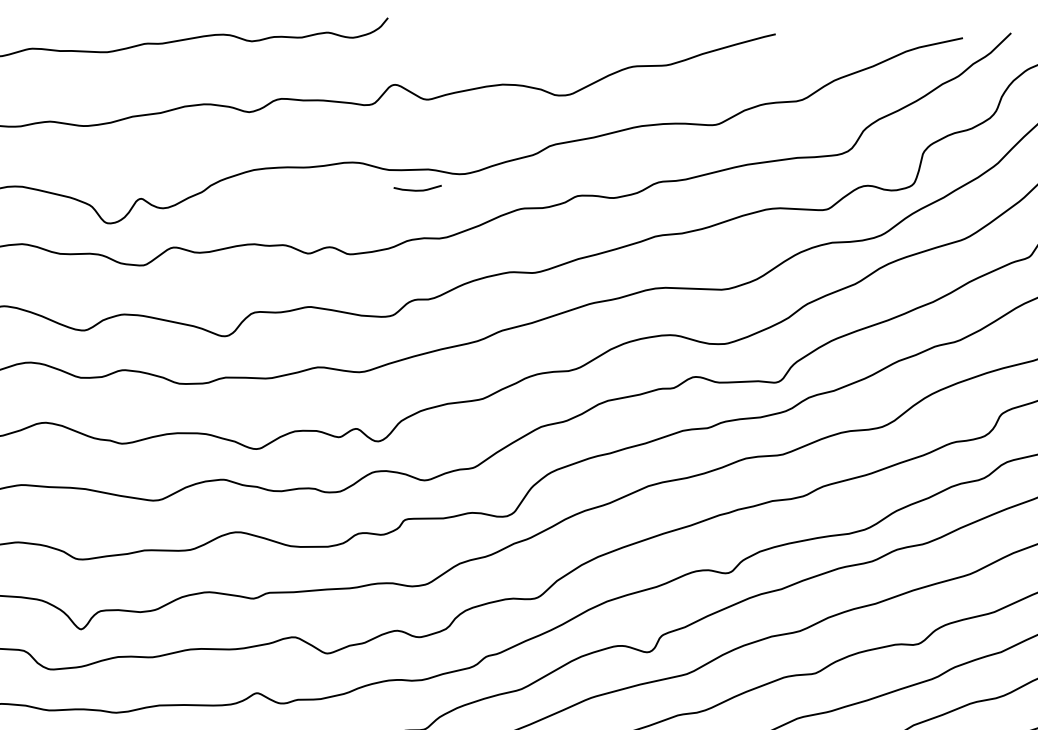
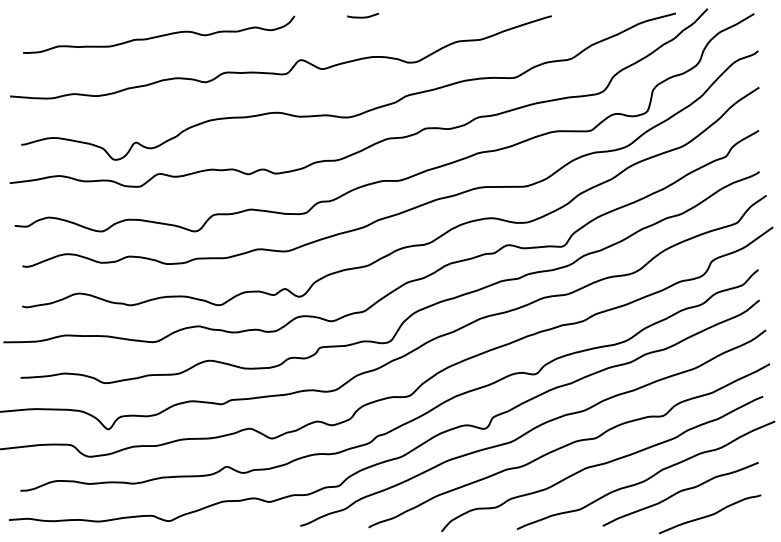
curve: (416, 188) -> (362, 16), moved

